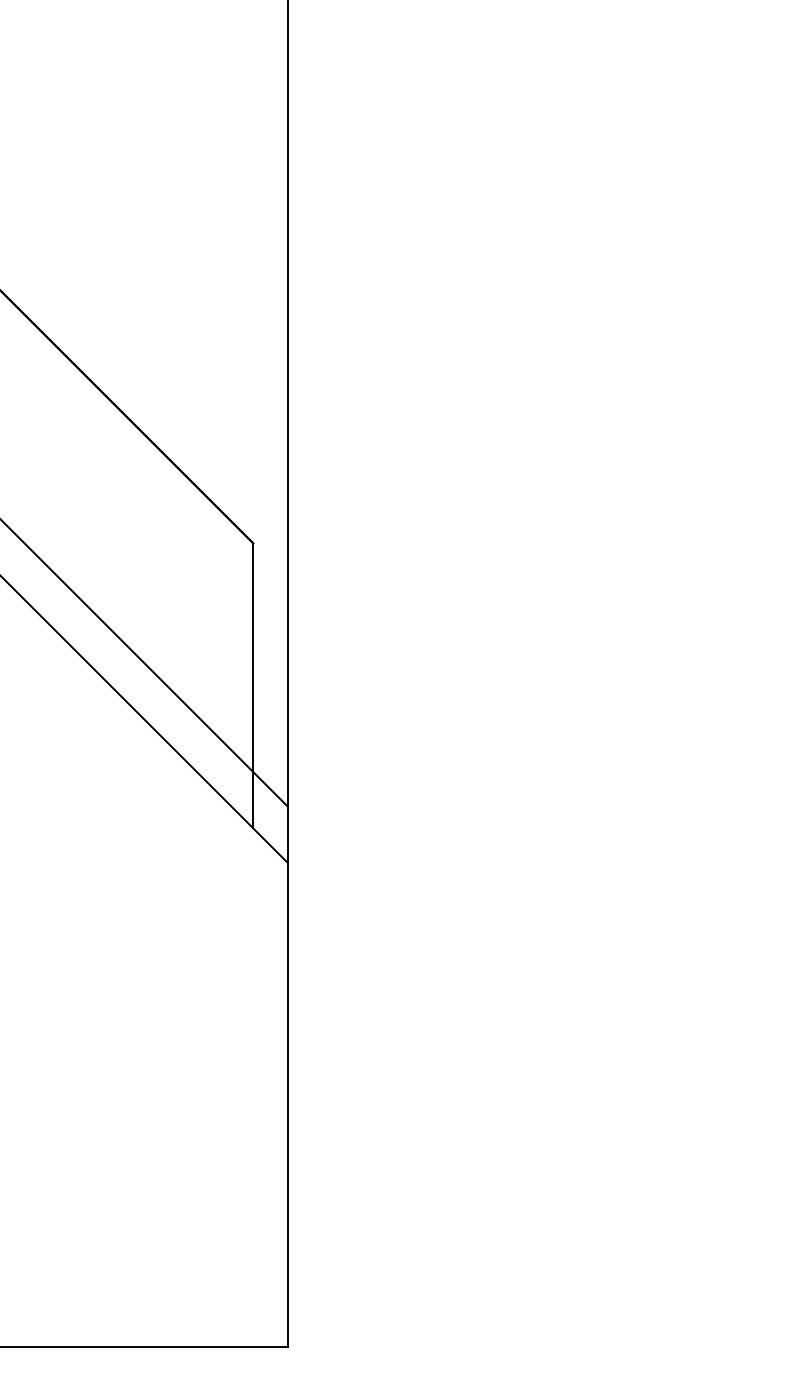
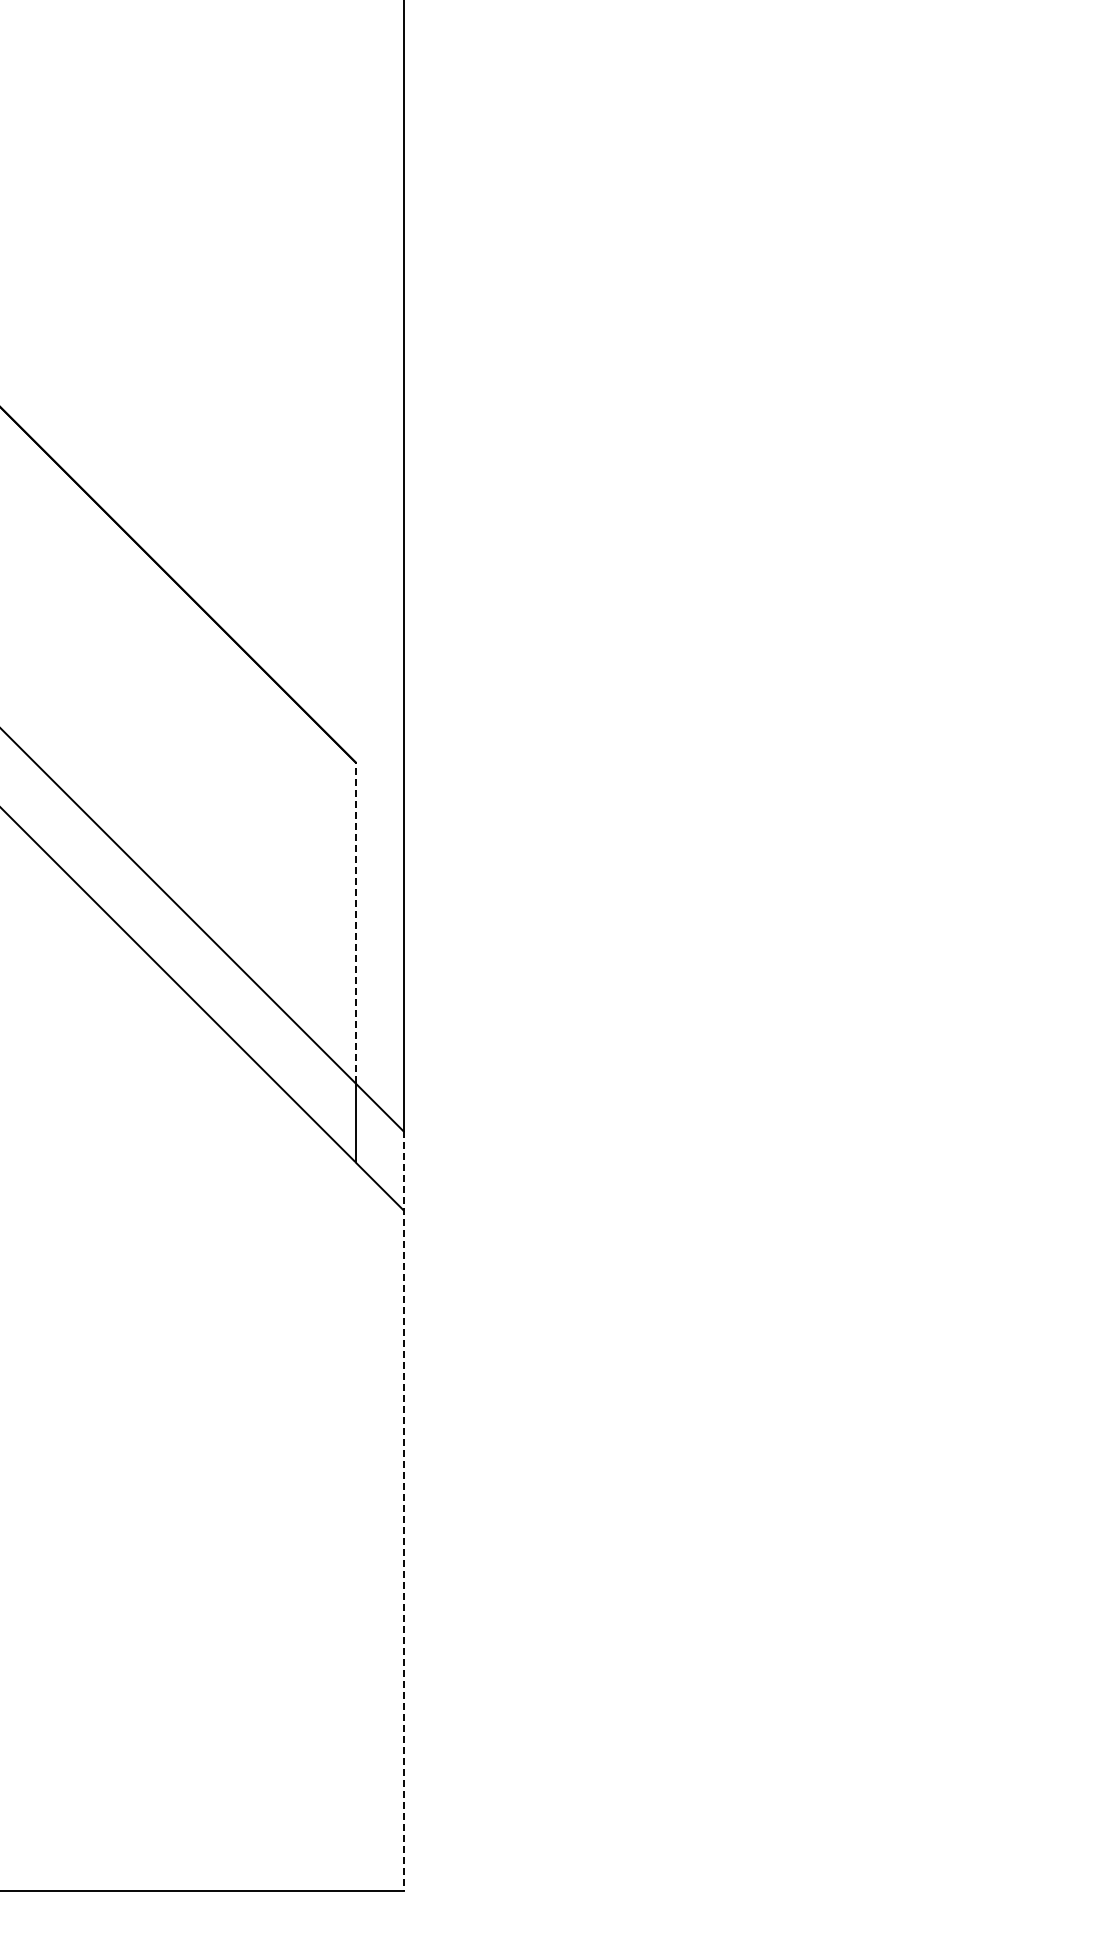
line: (253, 657) -> (355, 922), solid -> dashed
line: (287, 1077) -> (403, 1511), solid -> dashed

